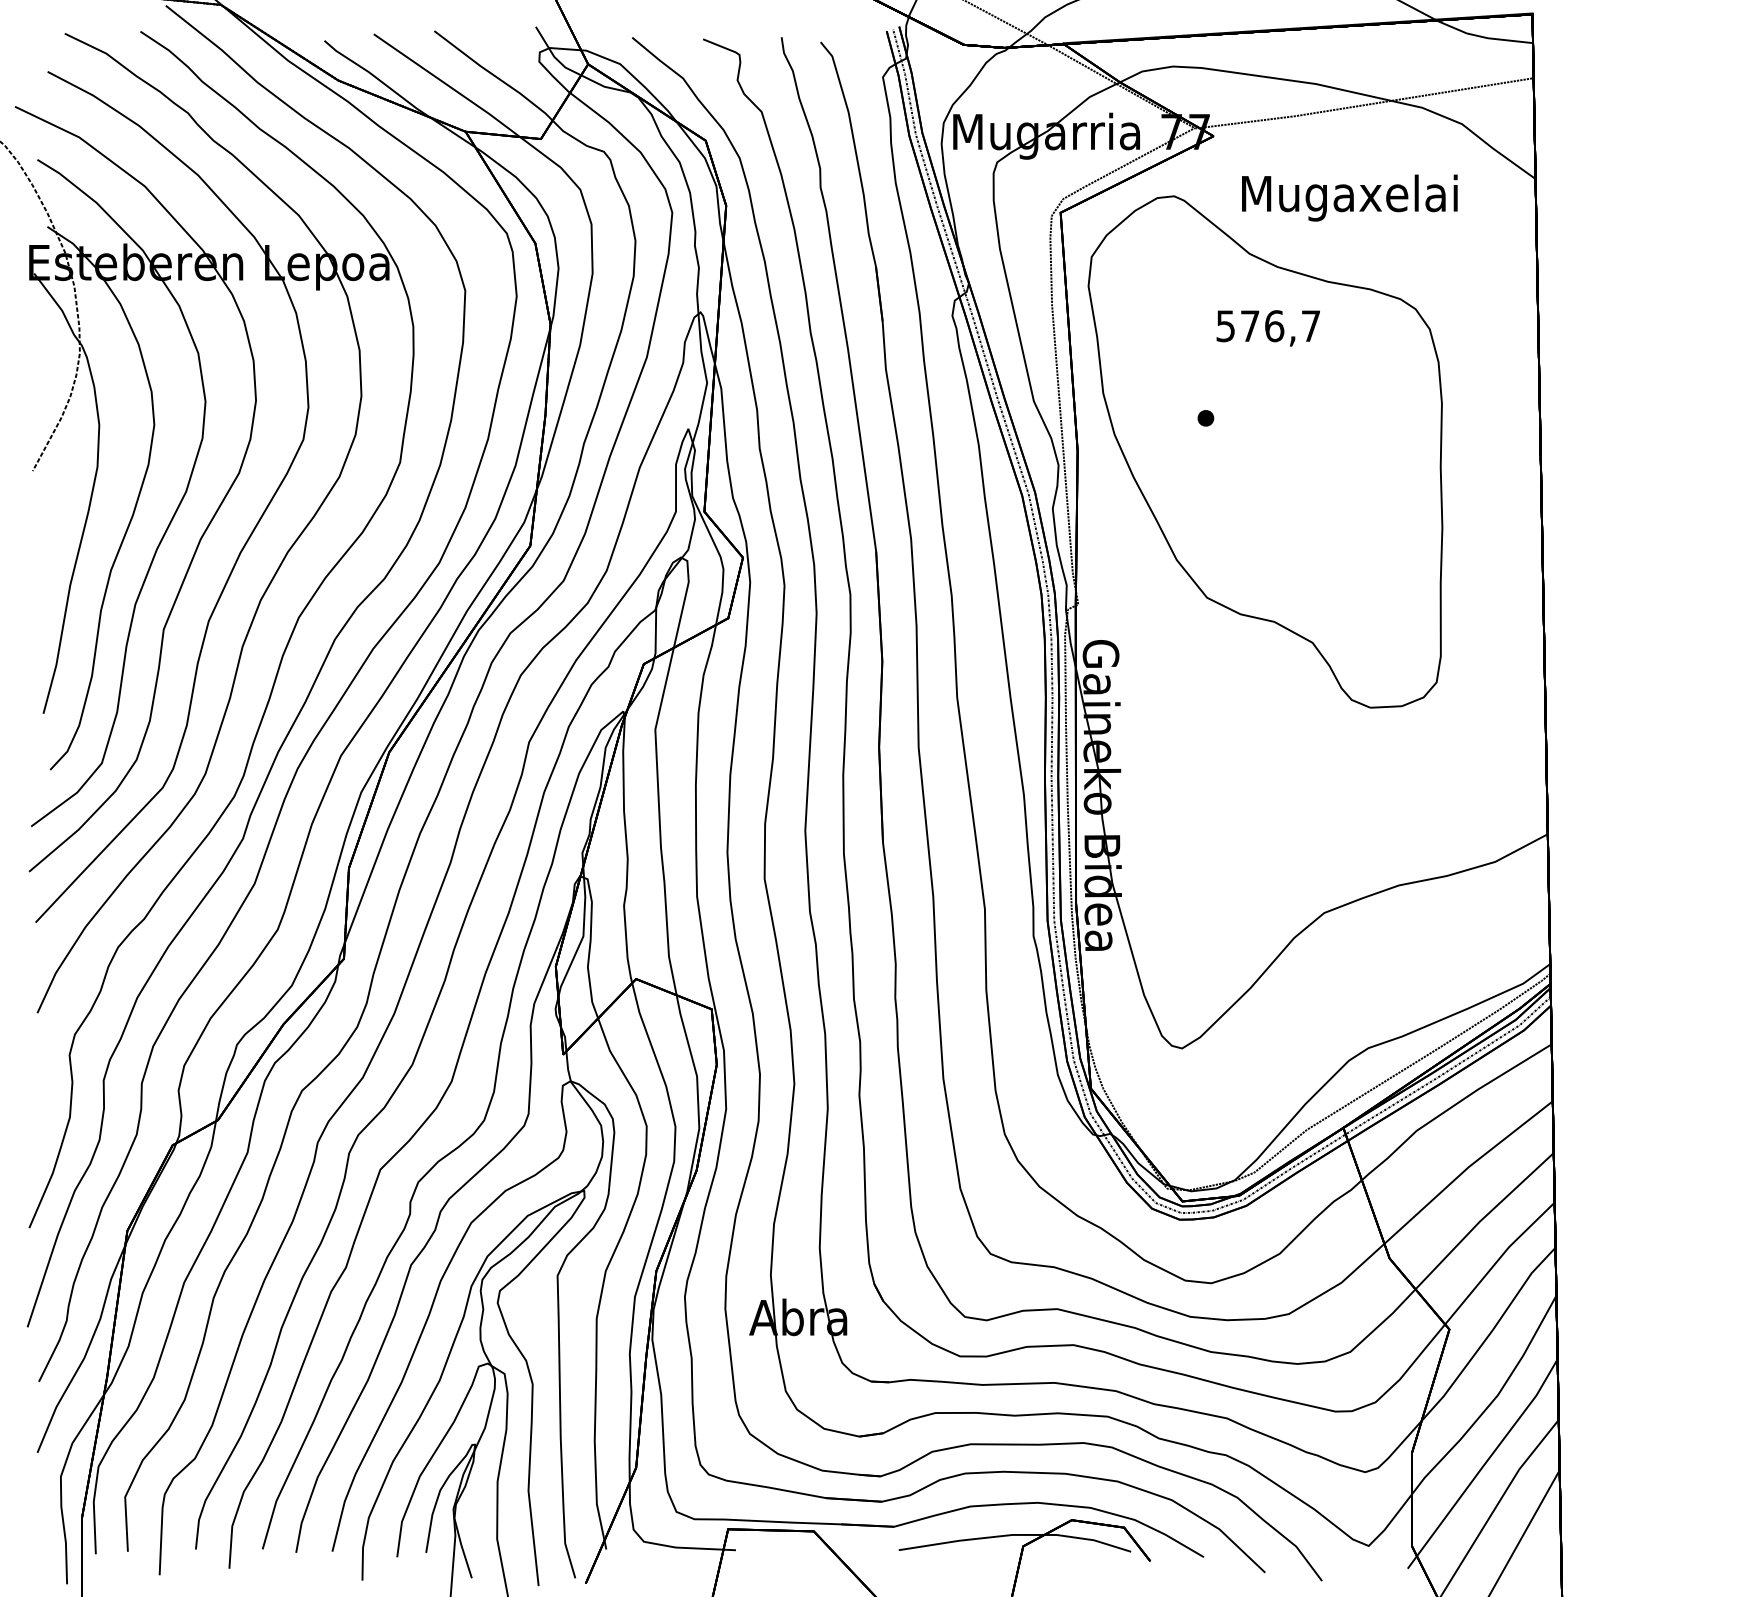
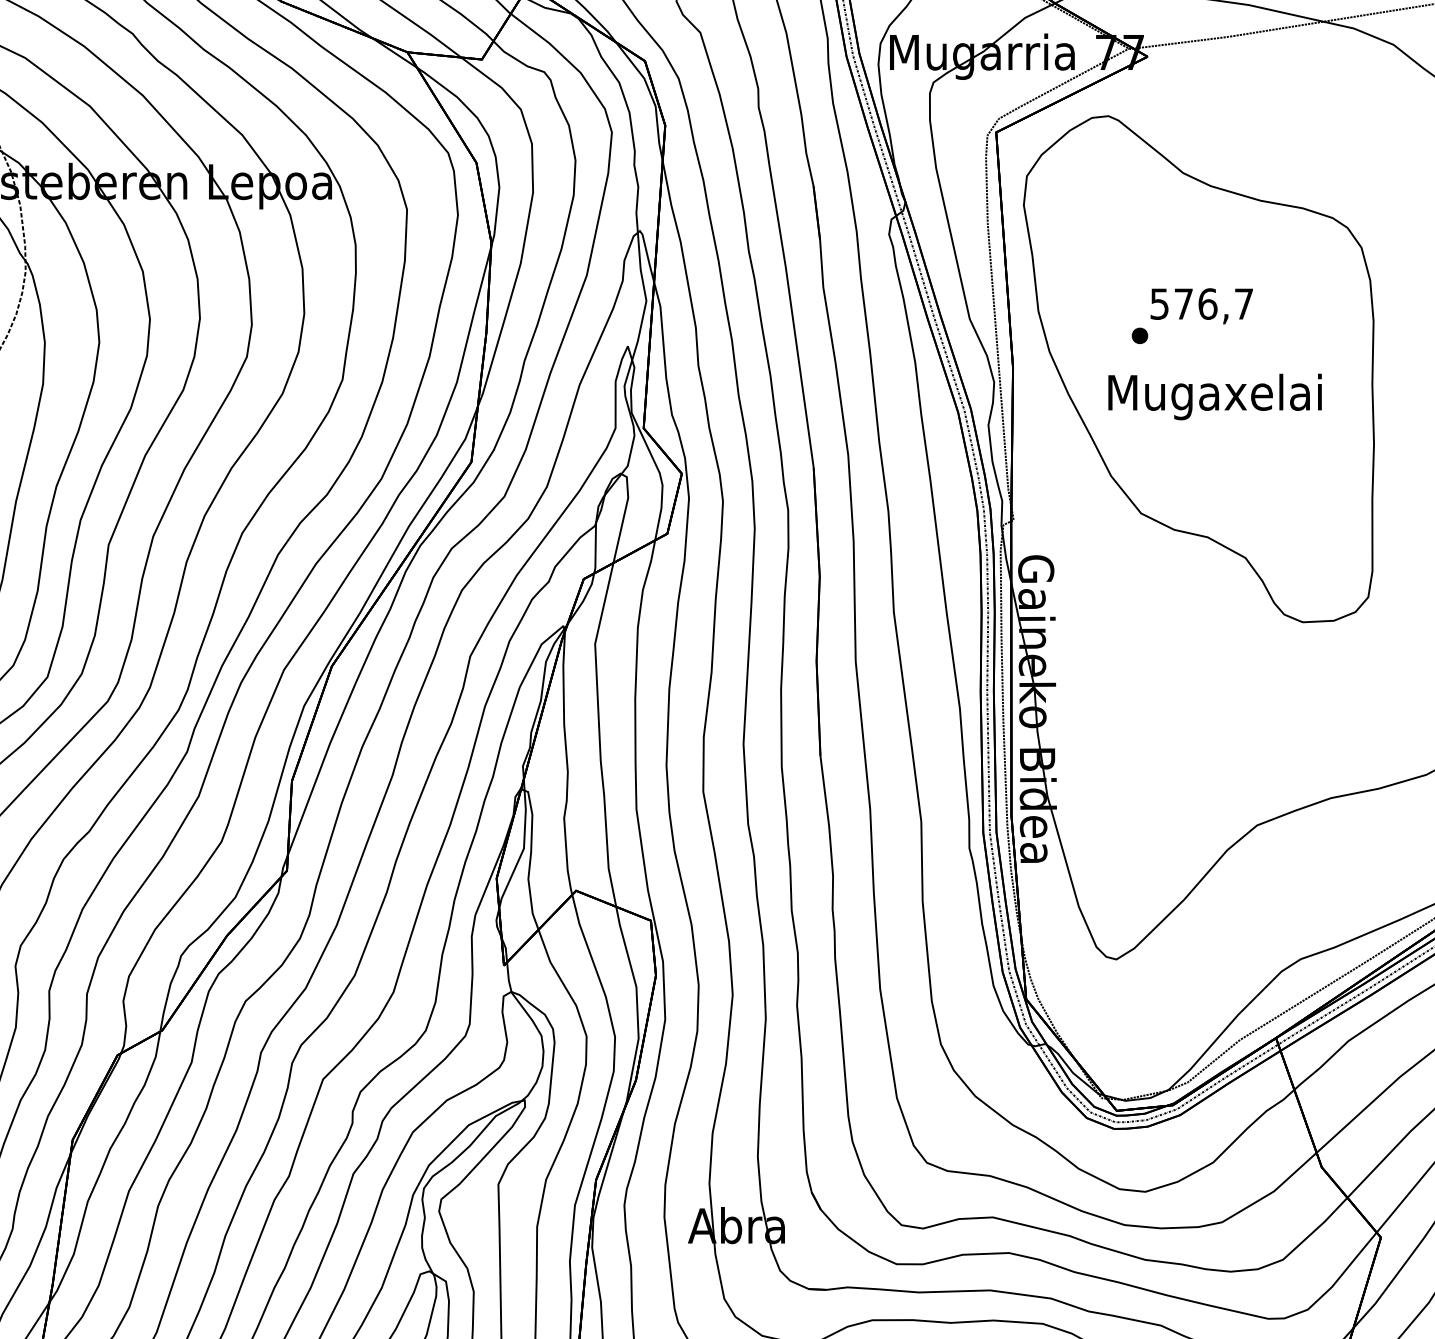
text: (1349, 197) -> (1214, 396), moved
text: (1267, 328) -> (1200, 306), moved

